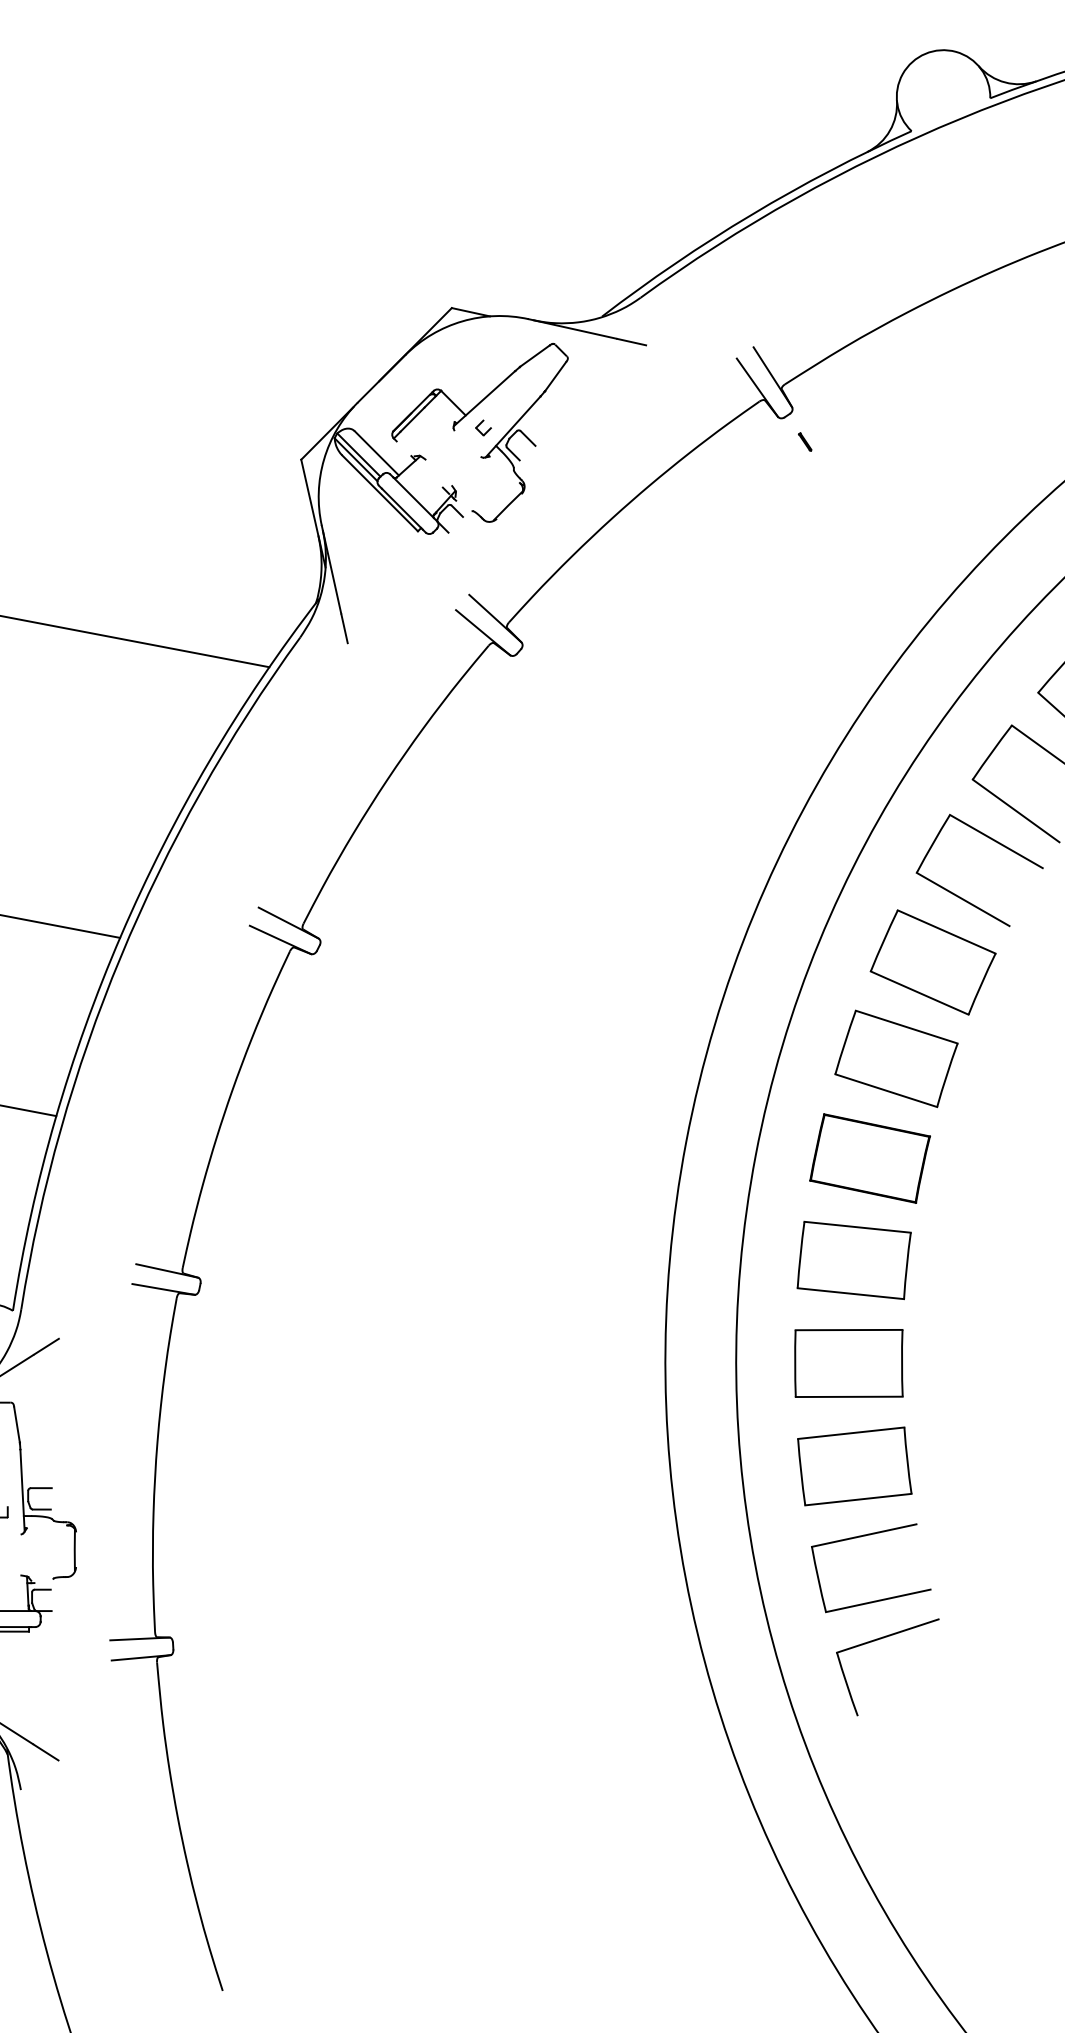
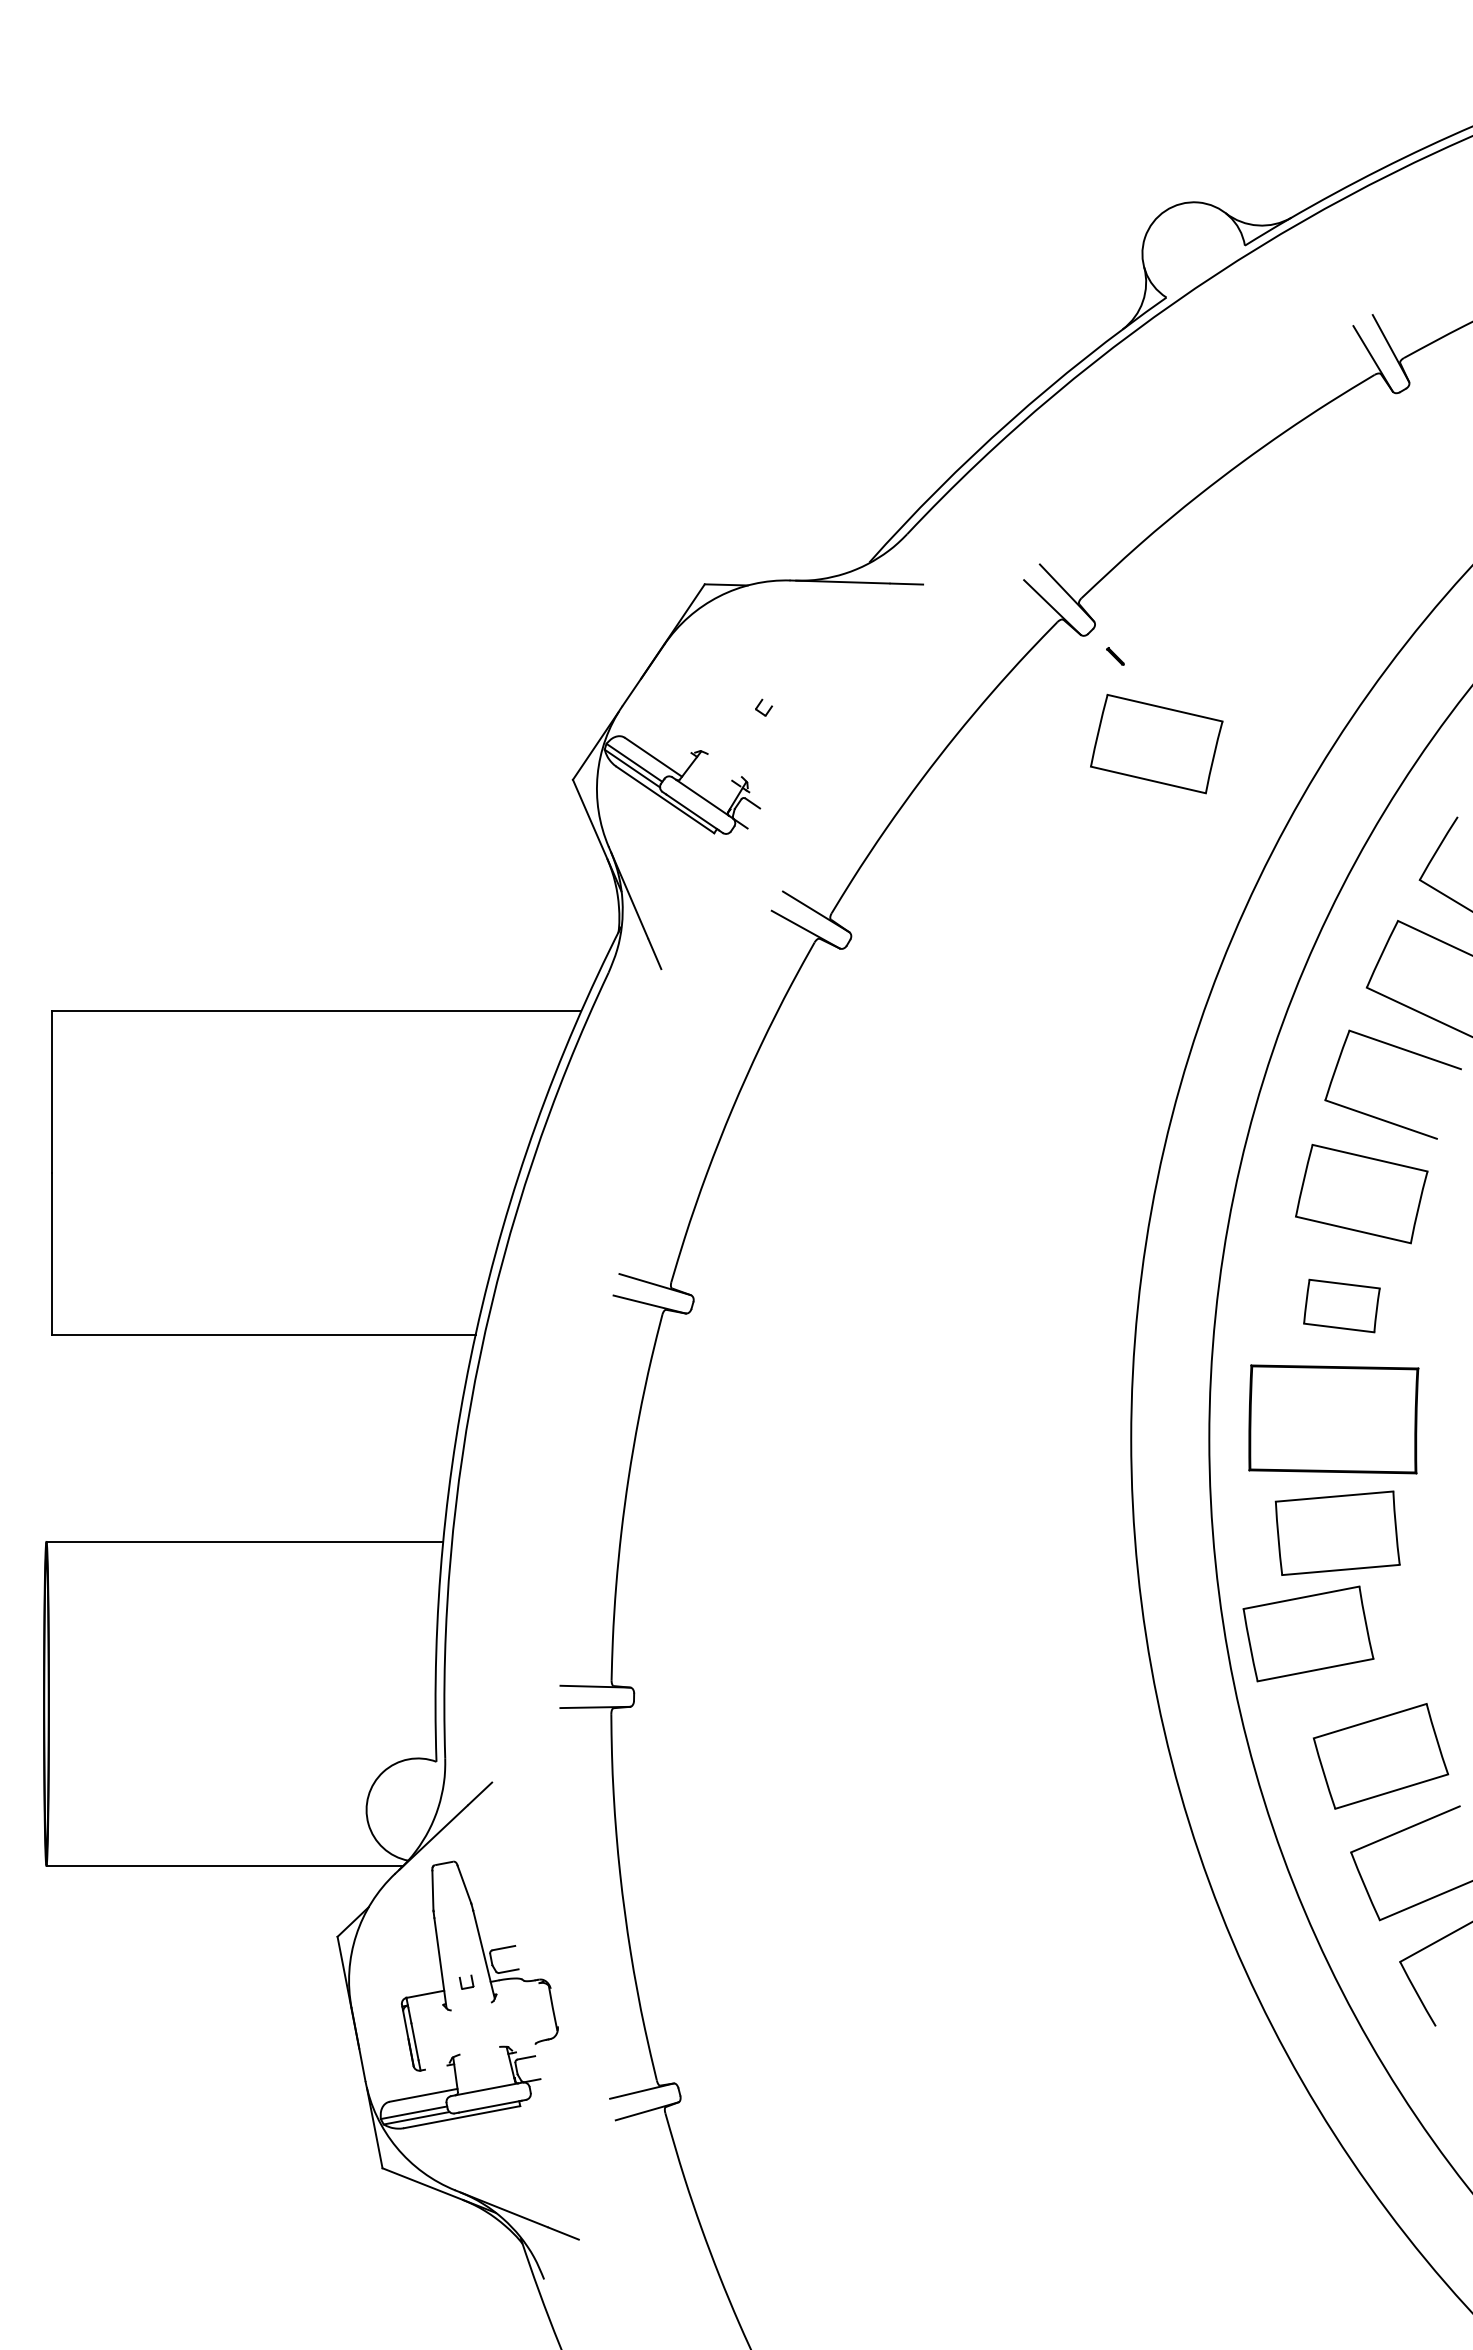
part: (465, 417) -> (742, 699), removed
part: (826, 526) -> (1156, 743), added
part: (896, 1058) -> (1341, 1305), size x0.6
part: (869, 1158) -> (1333, 1419), size x1.4
part: (849, 1363) -> (1308, 1633), moved

